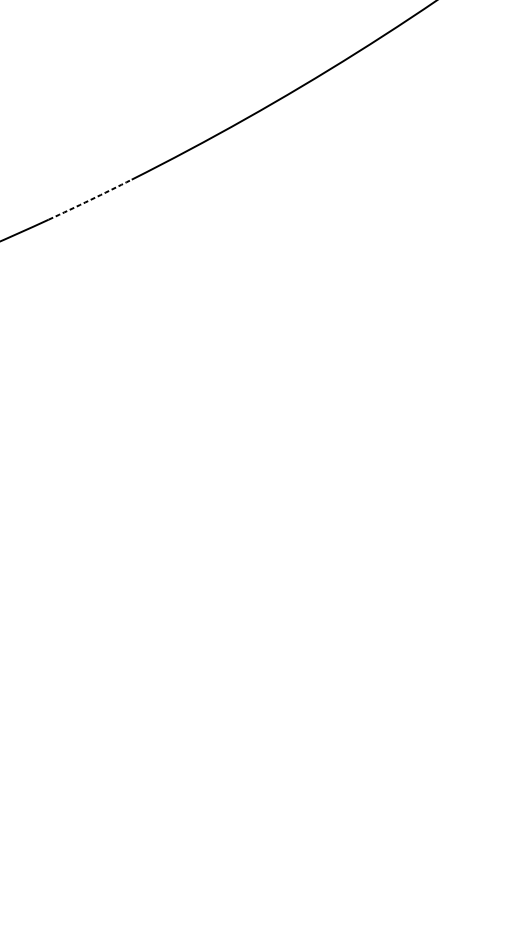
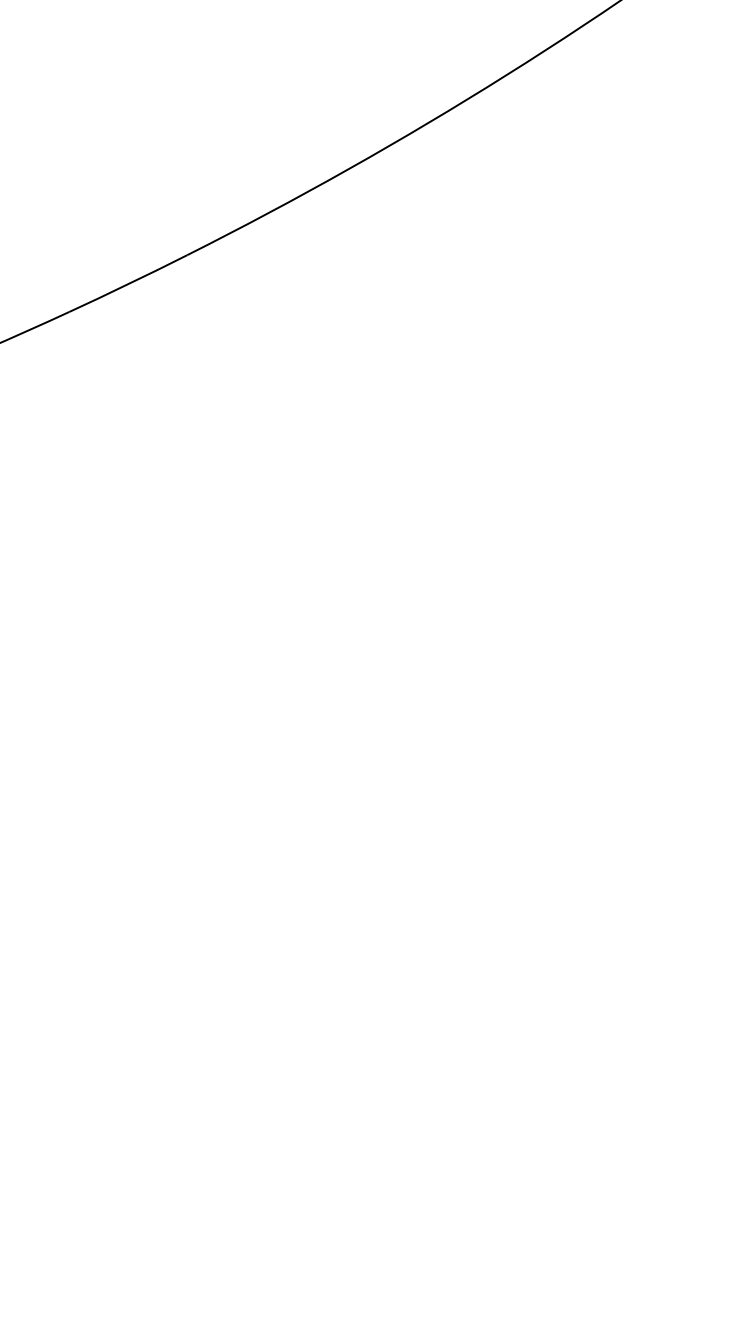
arc: (90, 200) -> (128, 284), dashed -> solid

